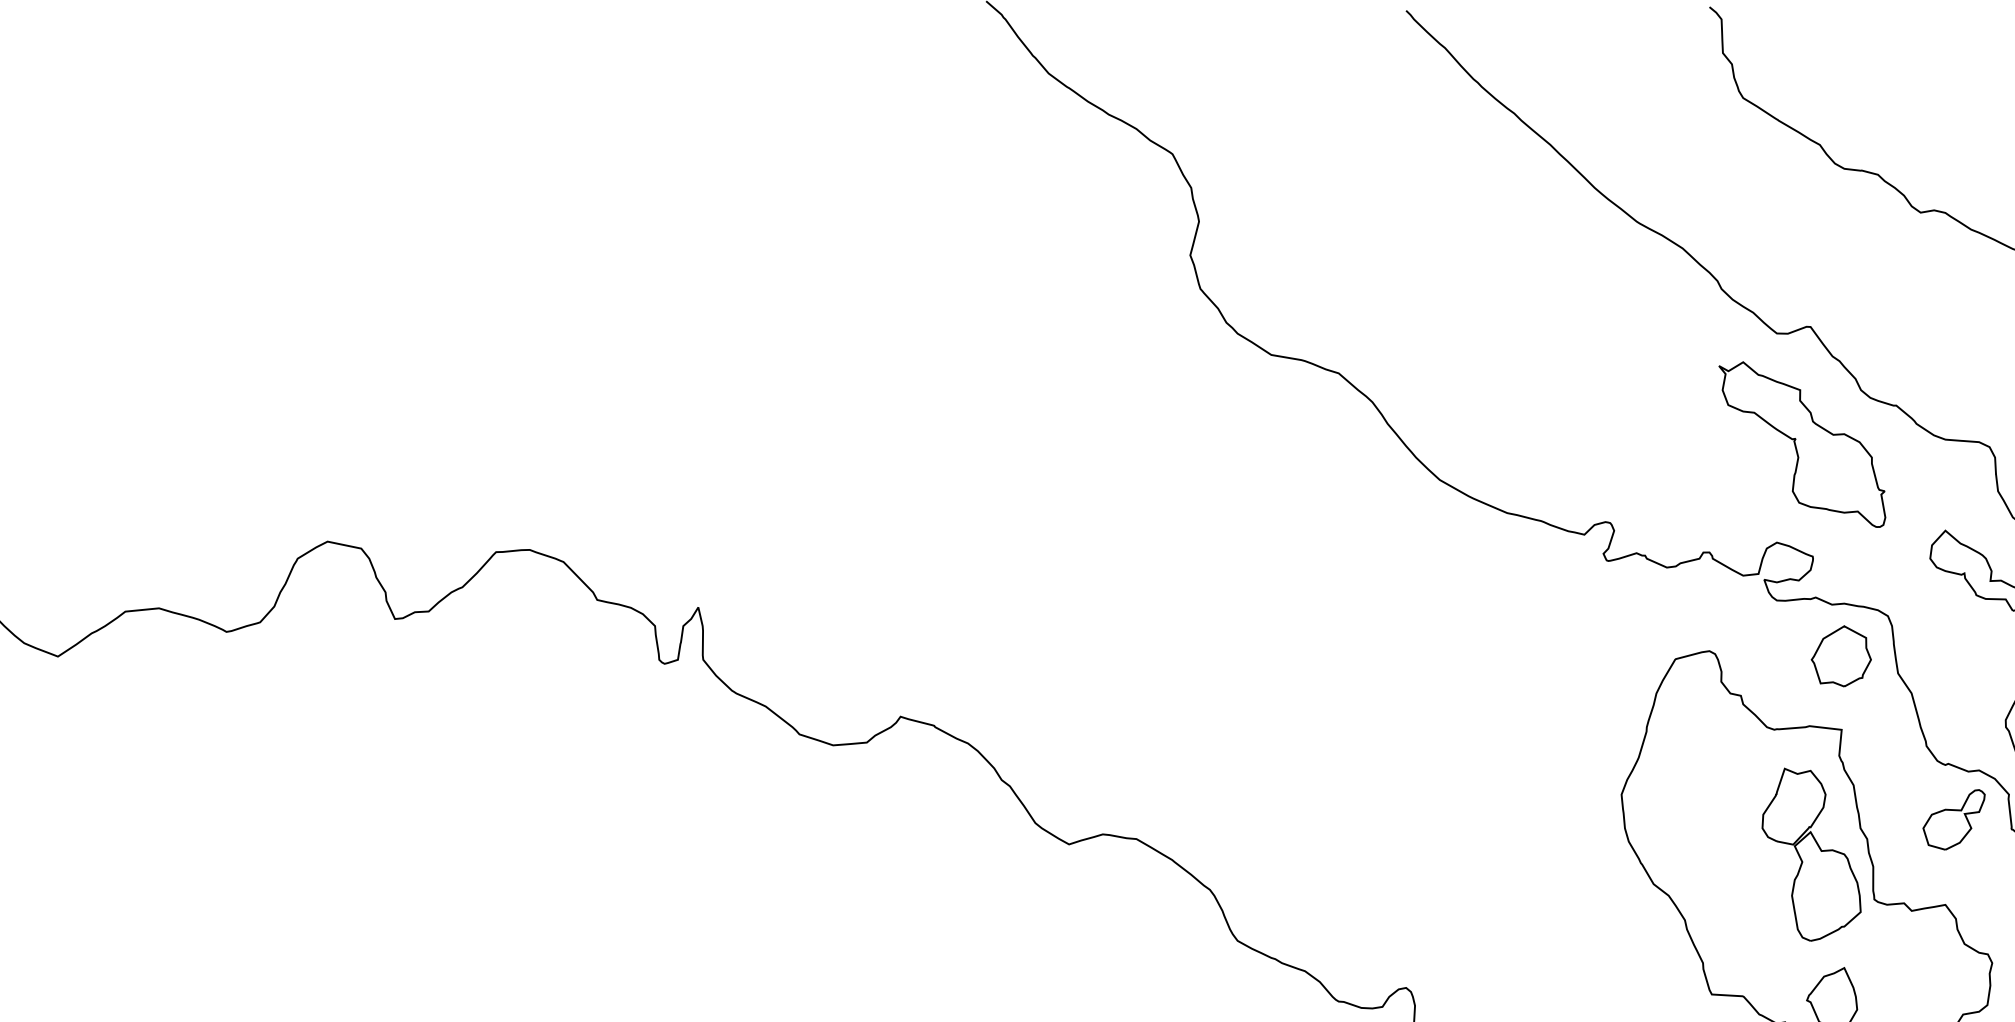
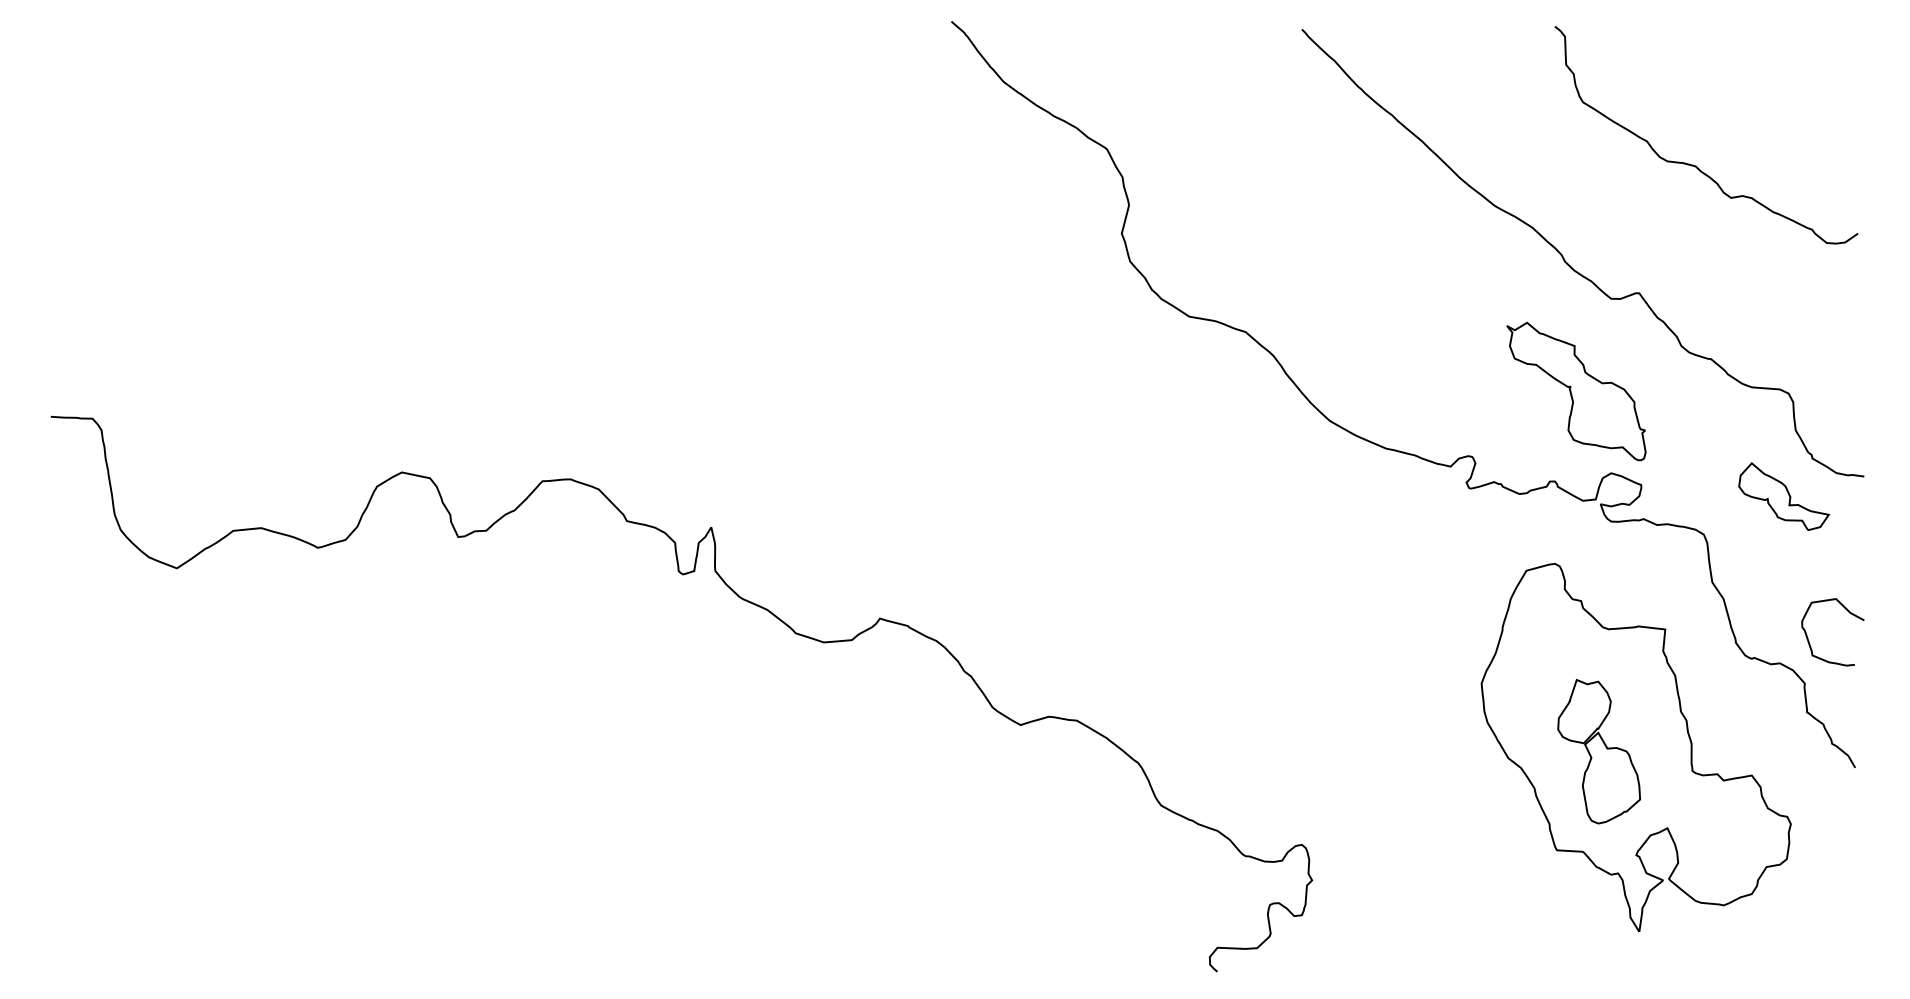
part: (1802, 444) -> (1576, 391), moved
part: (1840, 655) -> (1664, 567), removed
part: (1953, 819) -> (1758, 704), removed
part: (1810, 854) -> (1598, 751), moved

